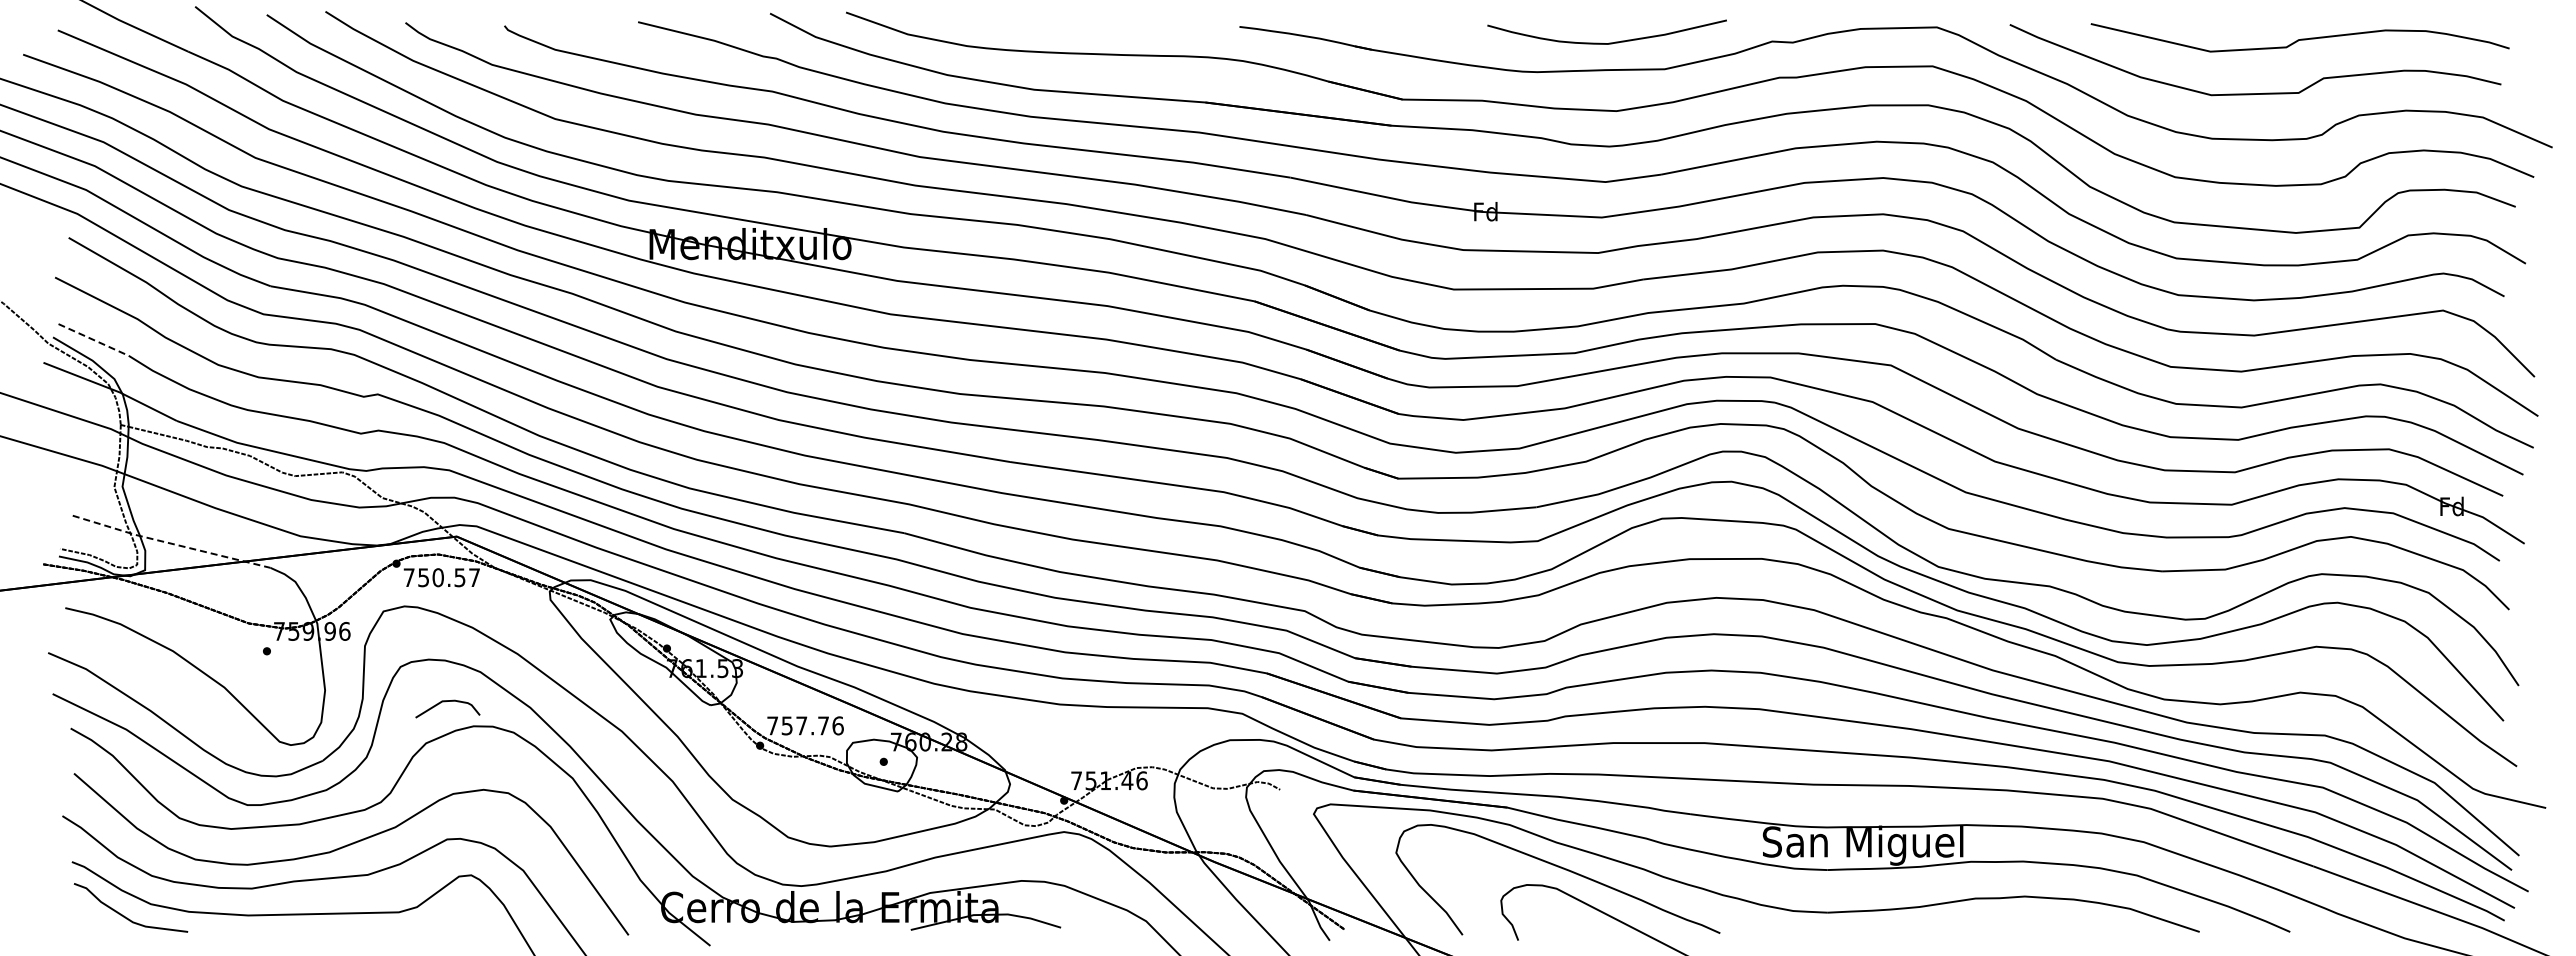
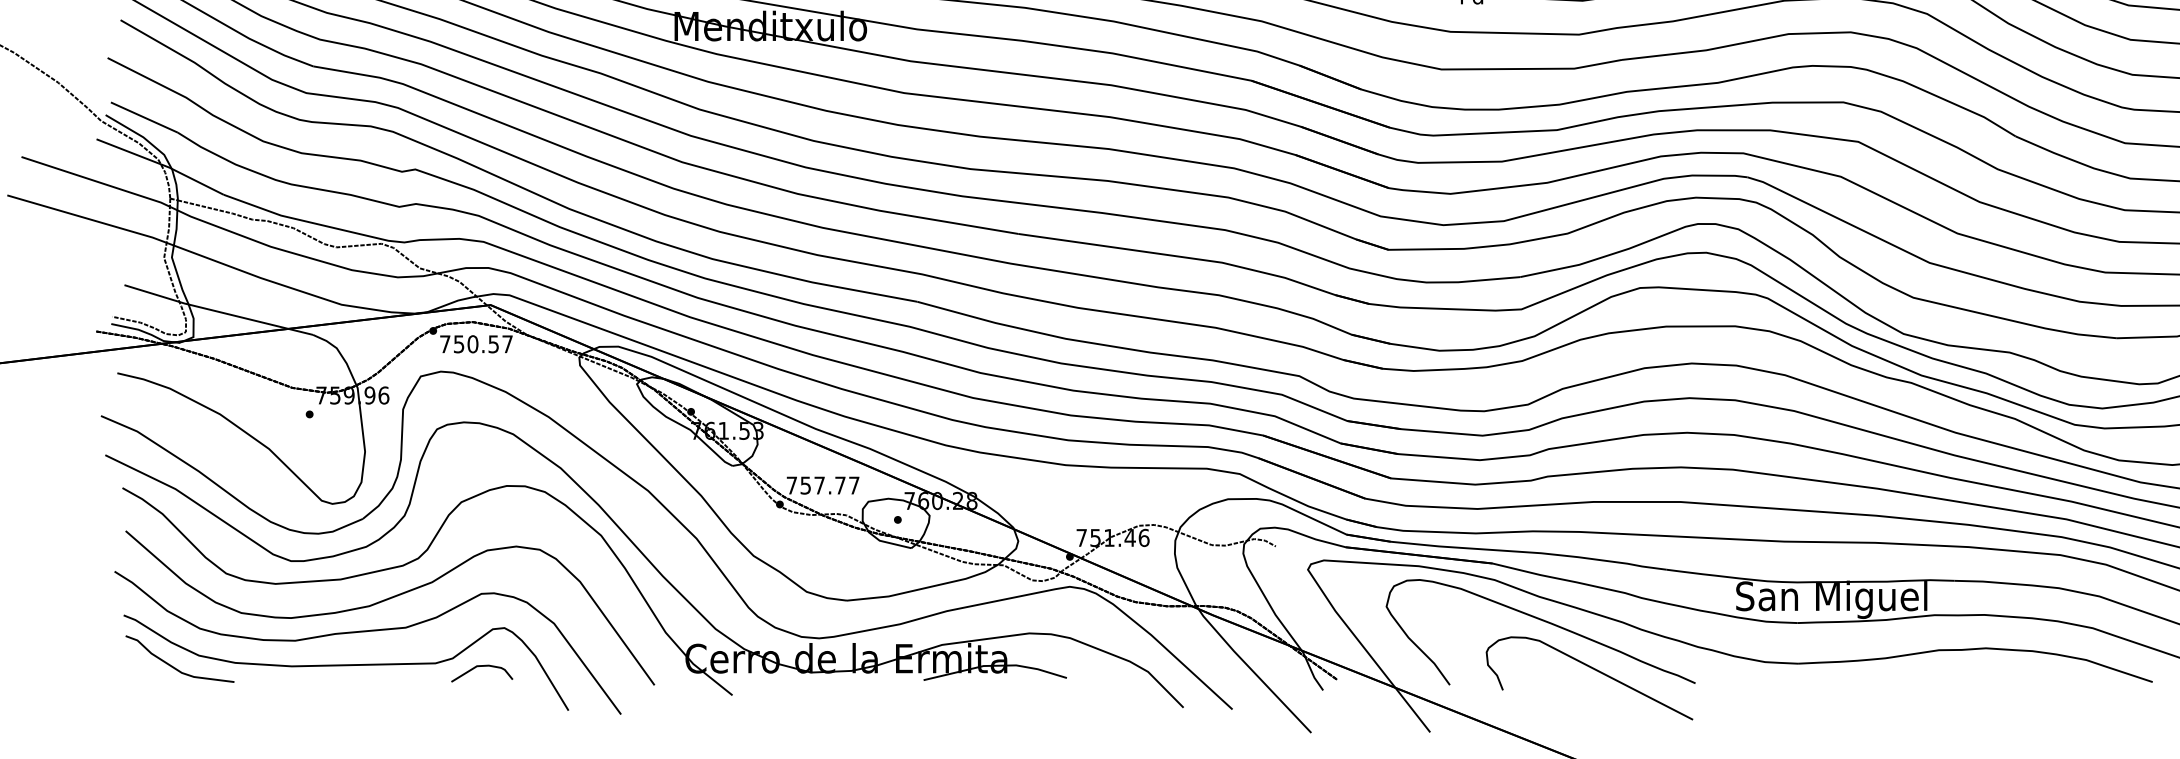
line: (93, 339) -> (144, 117), dashed -> solid
line: (170, 543) -> (217, 311), dashed -> solid
curve: (445, 702) -> (479, 667), moved
text: (837, 725) -> (853, 485), 757.76 -> 757.77

